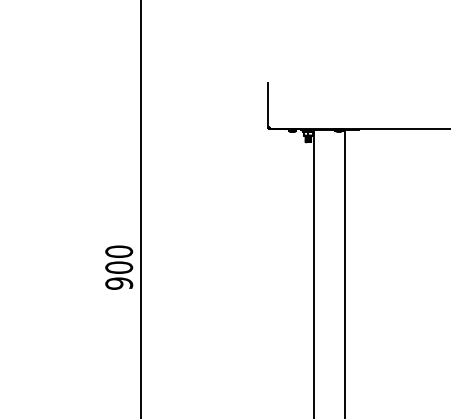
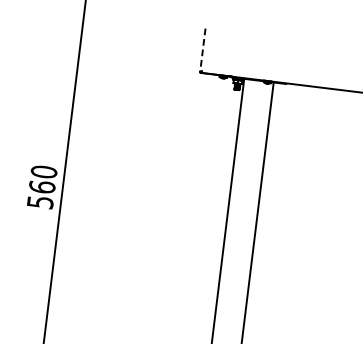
line: (267, 105) -> (202, 50), solid -> dashed
text: (118, 275) -> (40, 194), 900 -> 560

